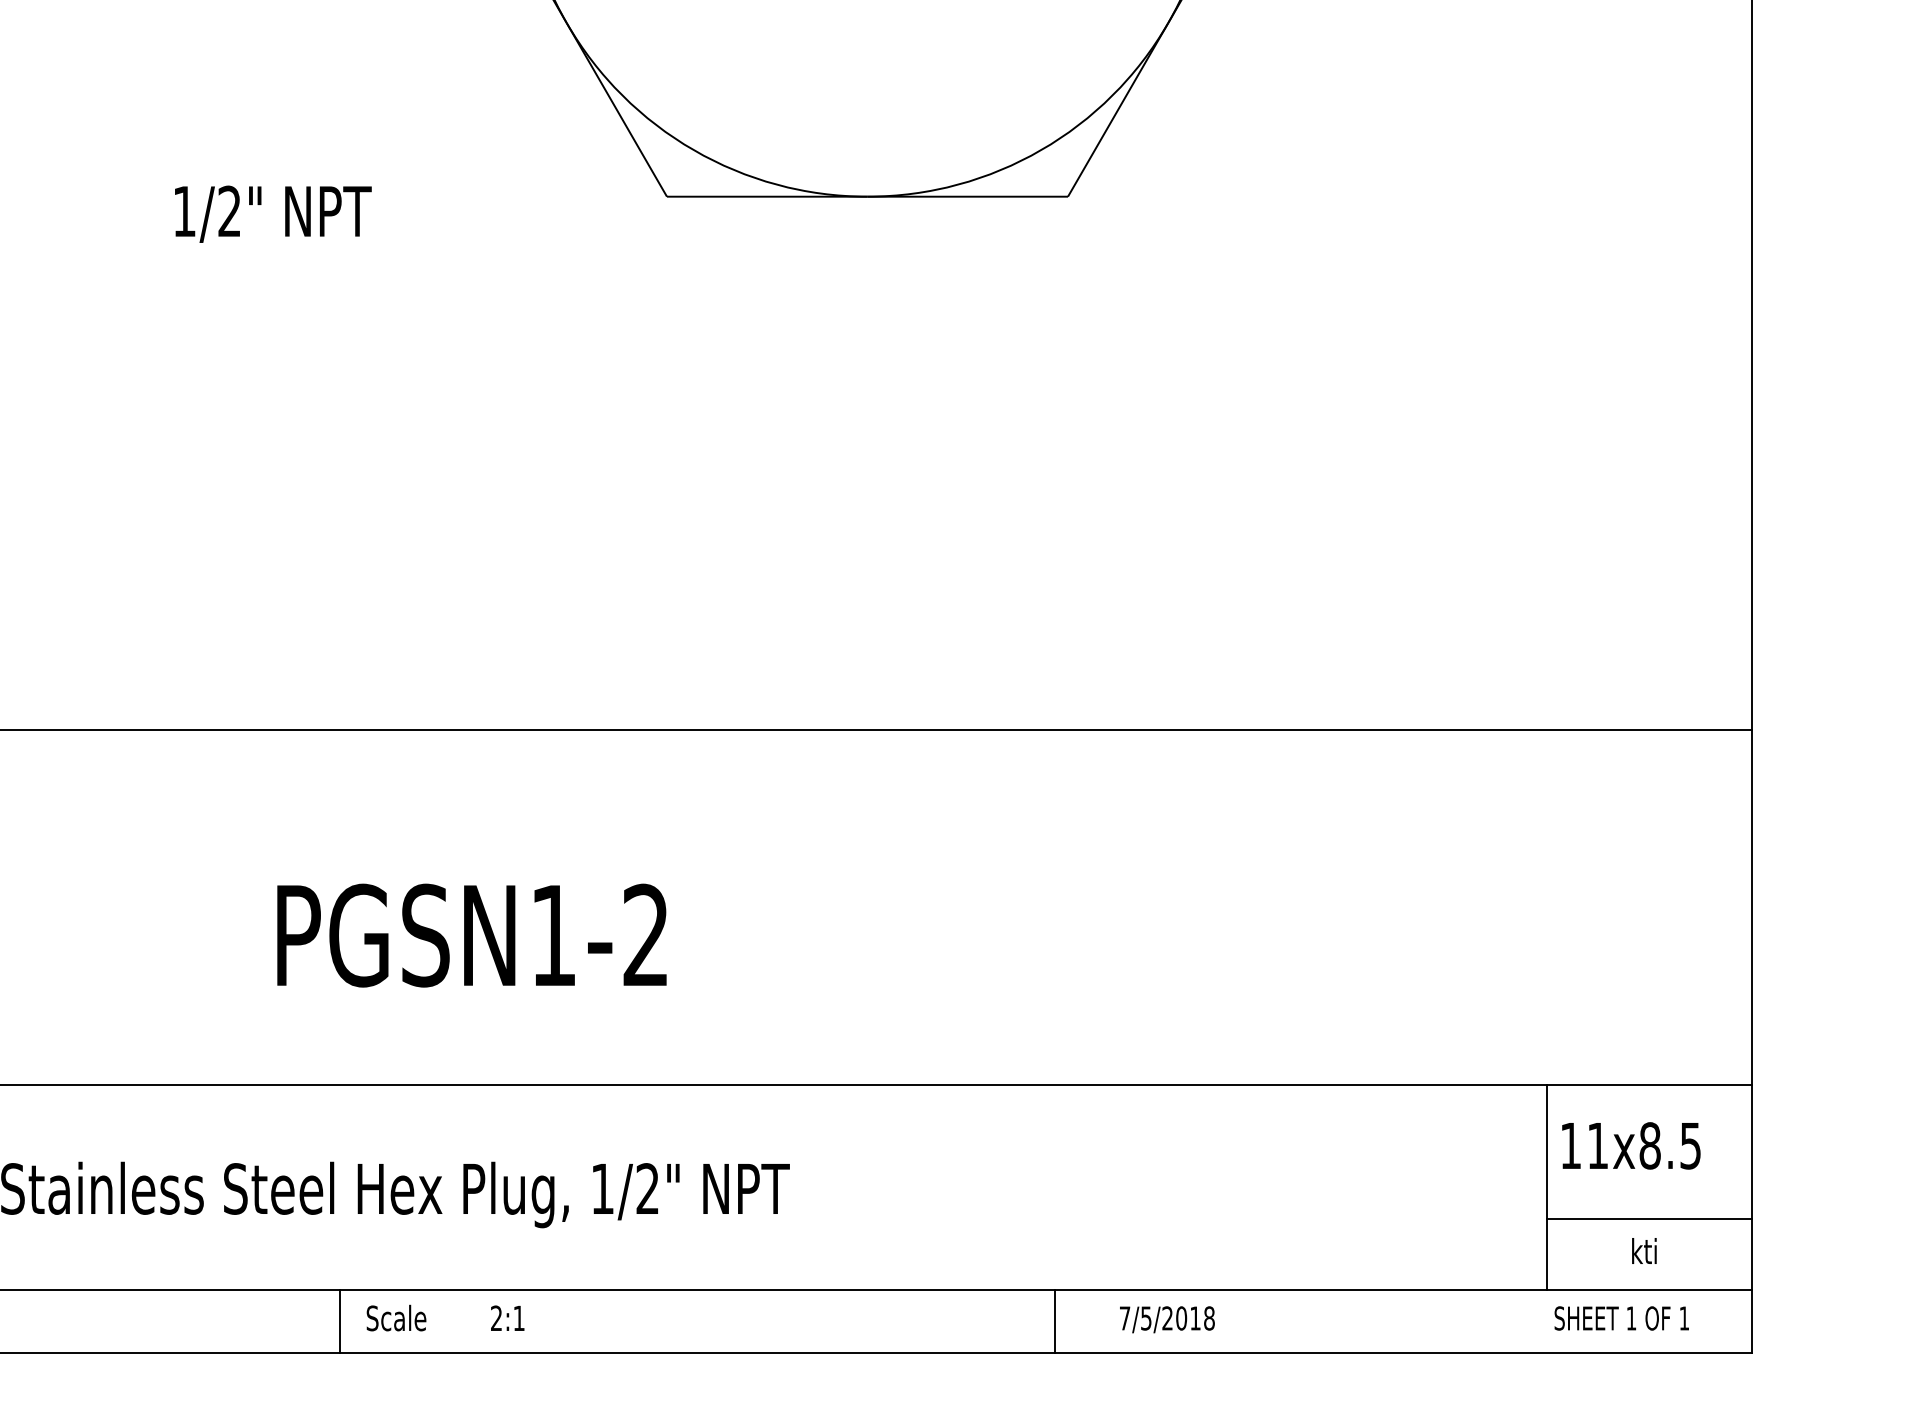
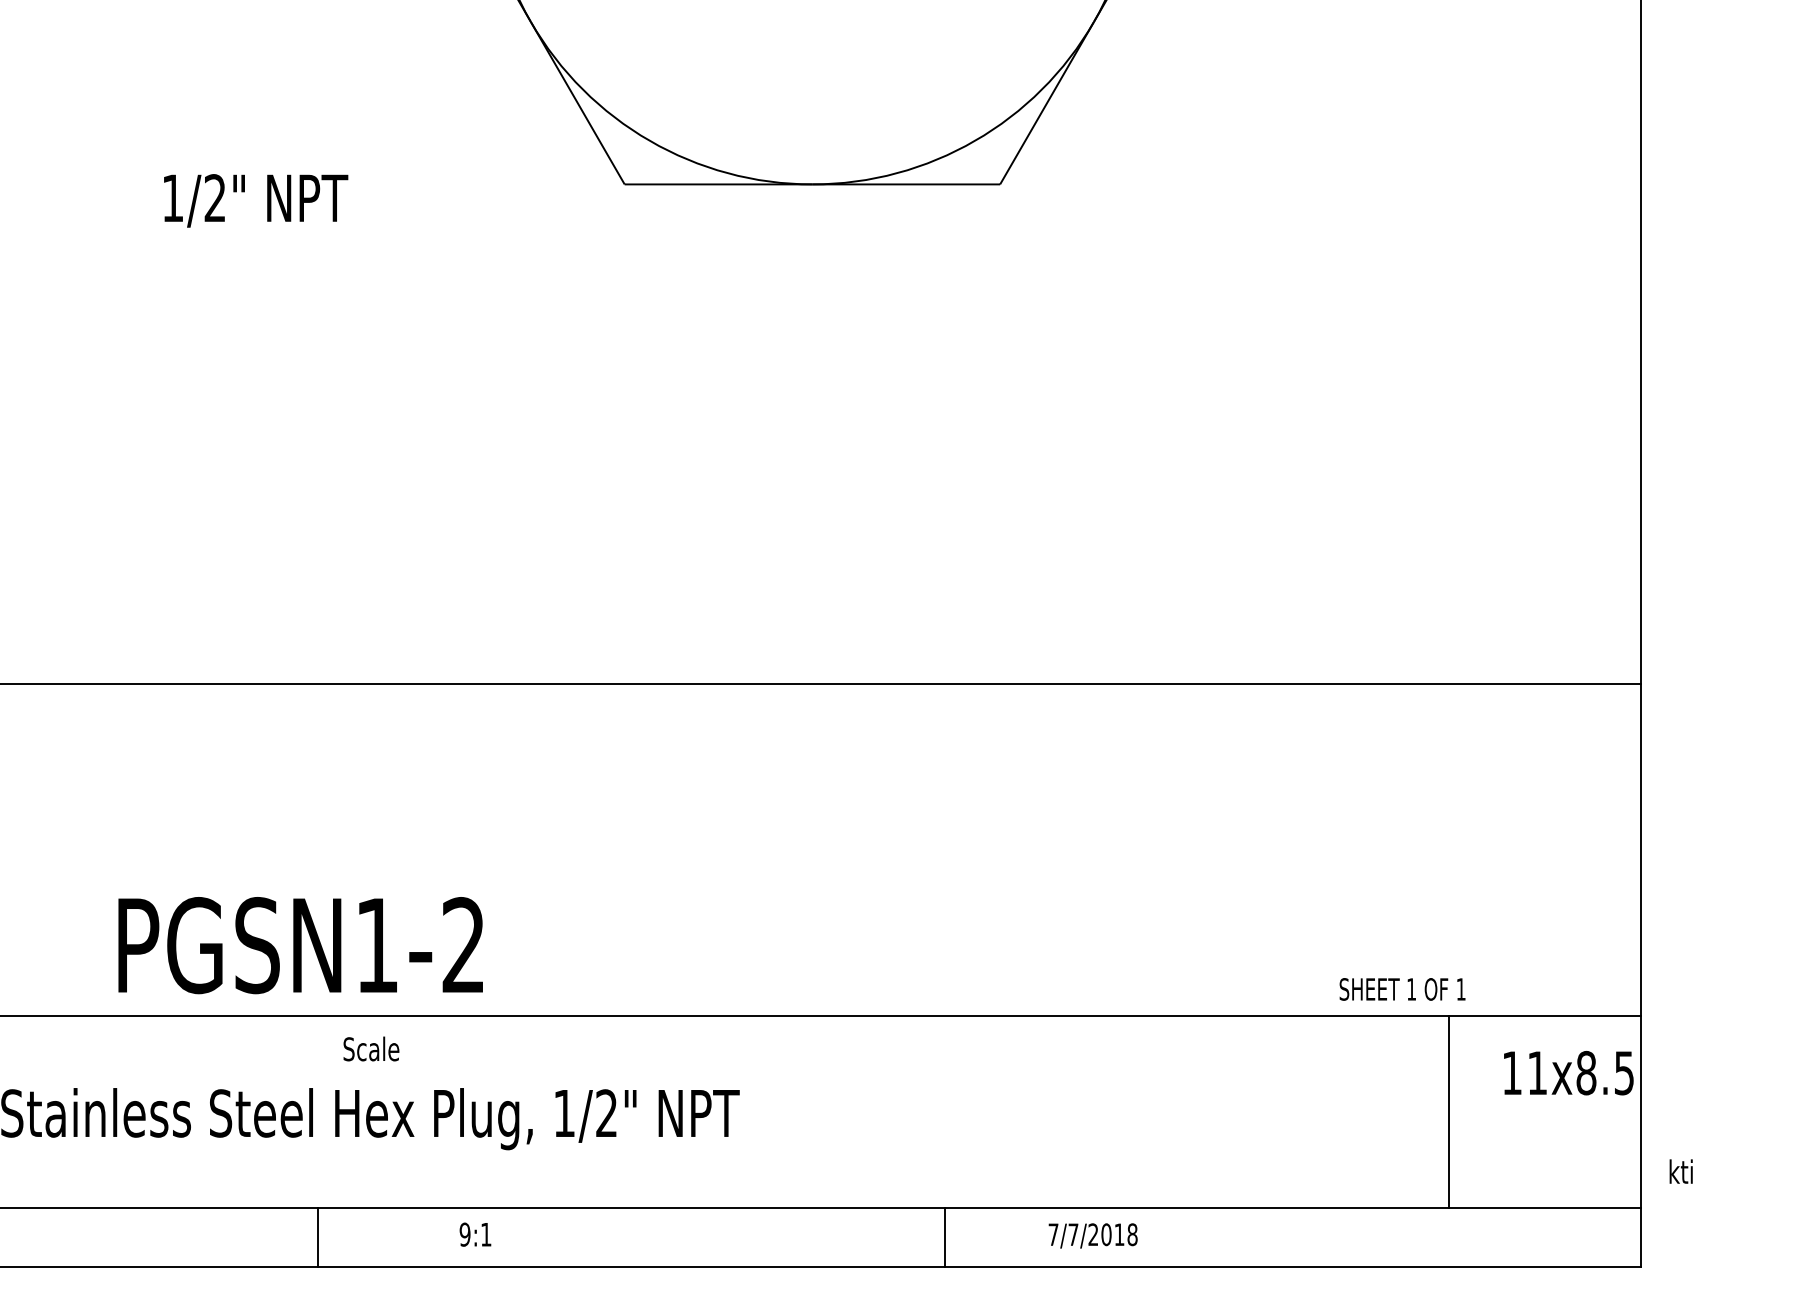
text: (471, 935) -> (300, 945), moved
text: (1631, 1145) -> (1568, 1072), moved
line: (1649, 1219) -> (1544, 1142), removed
text: (1644, 1250) -> (1681, 1171), moved
text: (396, 1317) -> (371, 1048), moved
text: (496, 1318) -> (465, 1234), 2:1 -> 9:1
text: (1146, 1318) -> (1073, 1234), 7/5/2018 -> 7/7/2018
text: (1621, 1318) -> (1402, 989), moved
line: (1054, 1321) -> (944, 1237), moved

